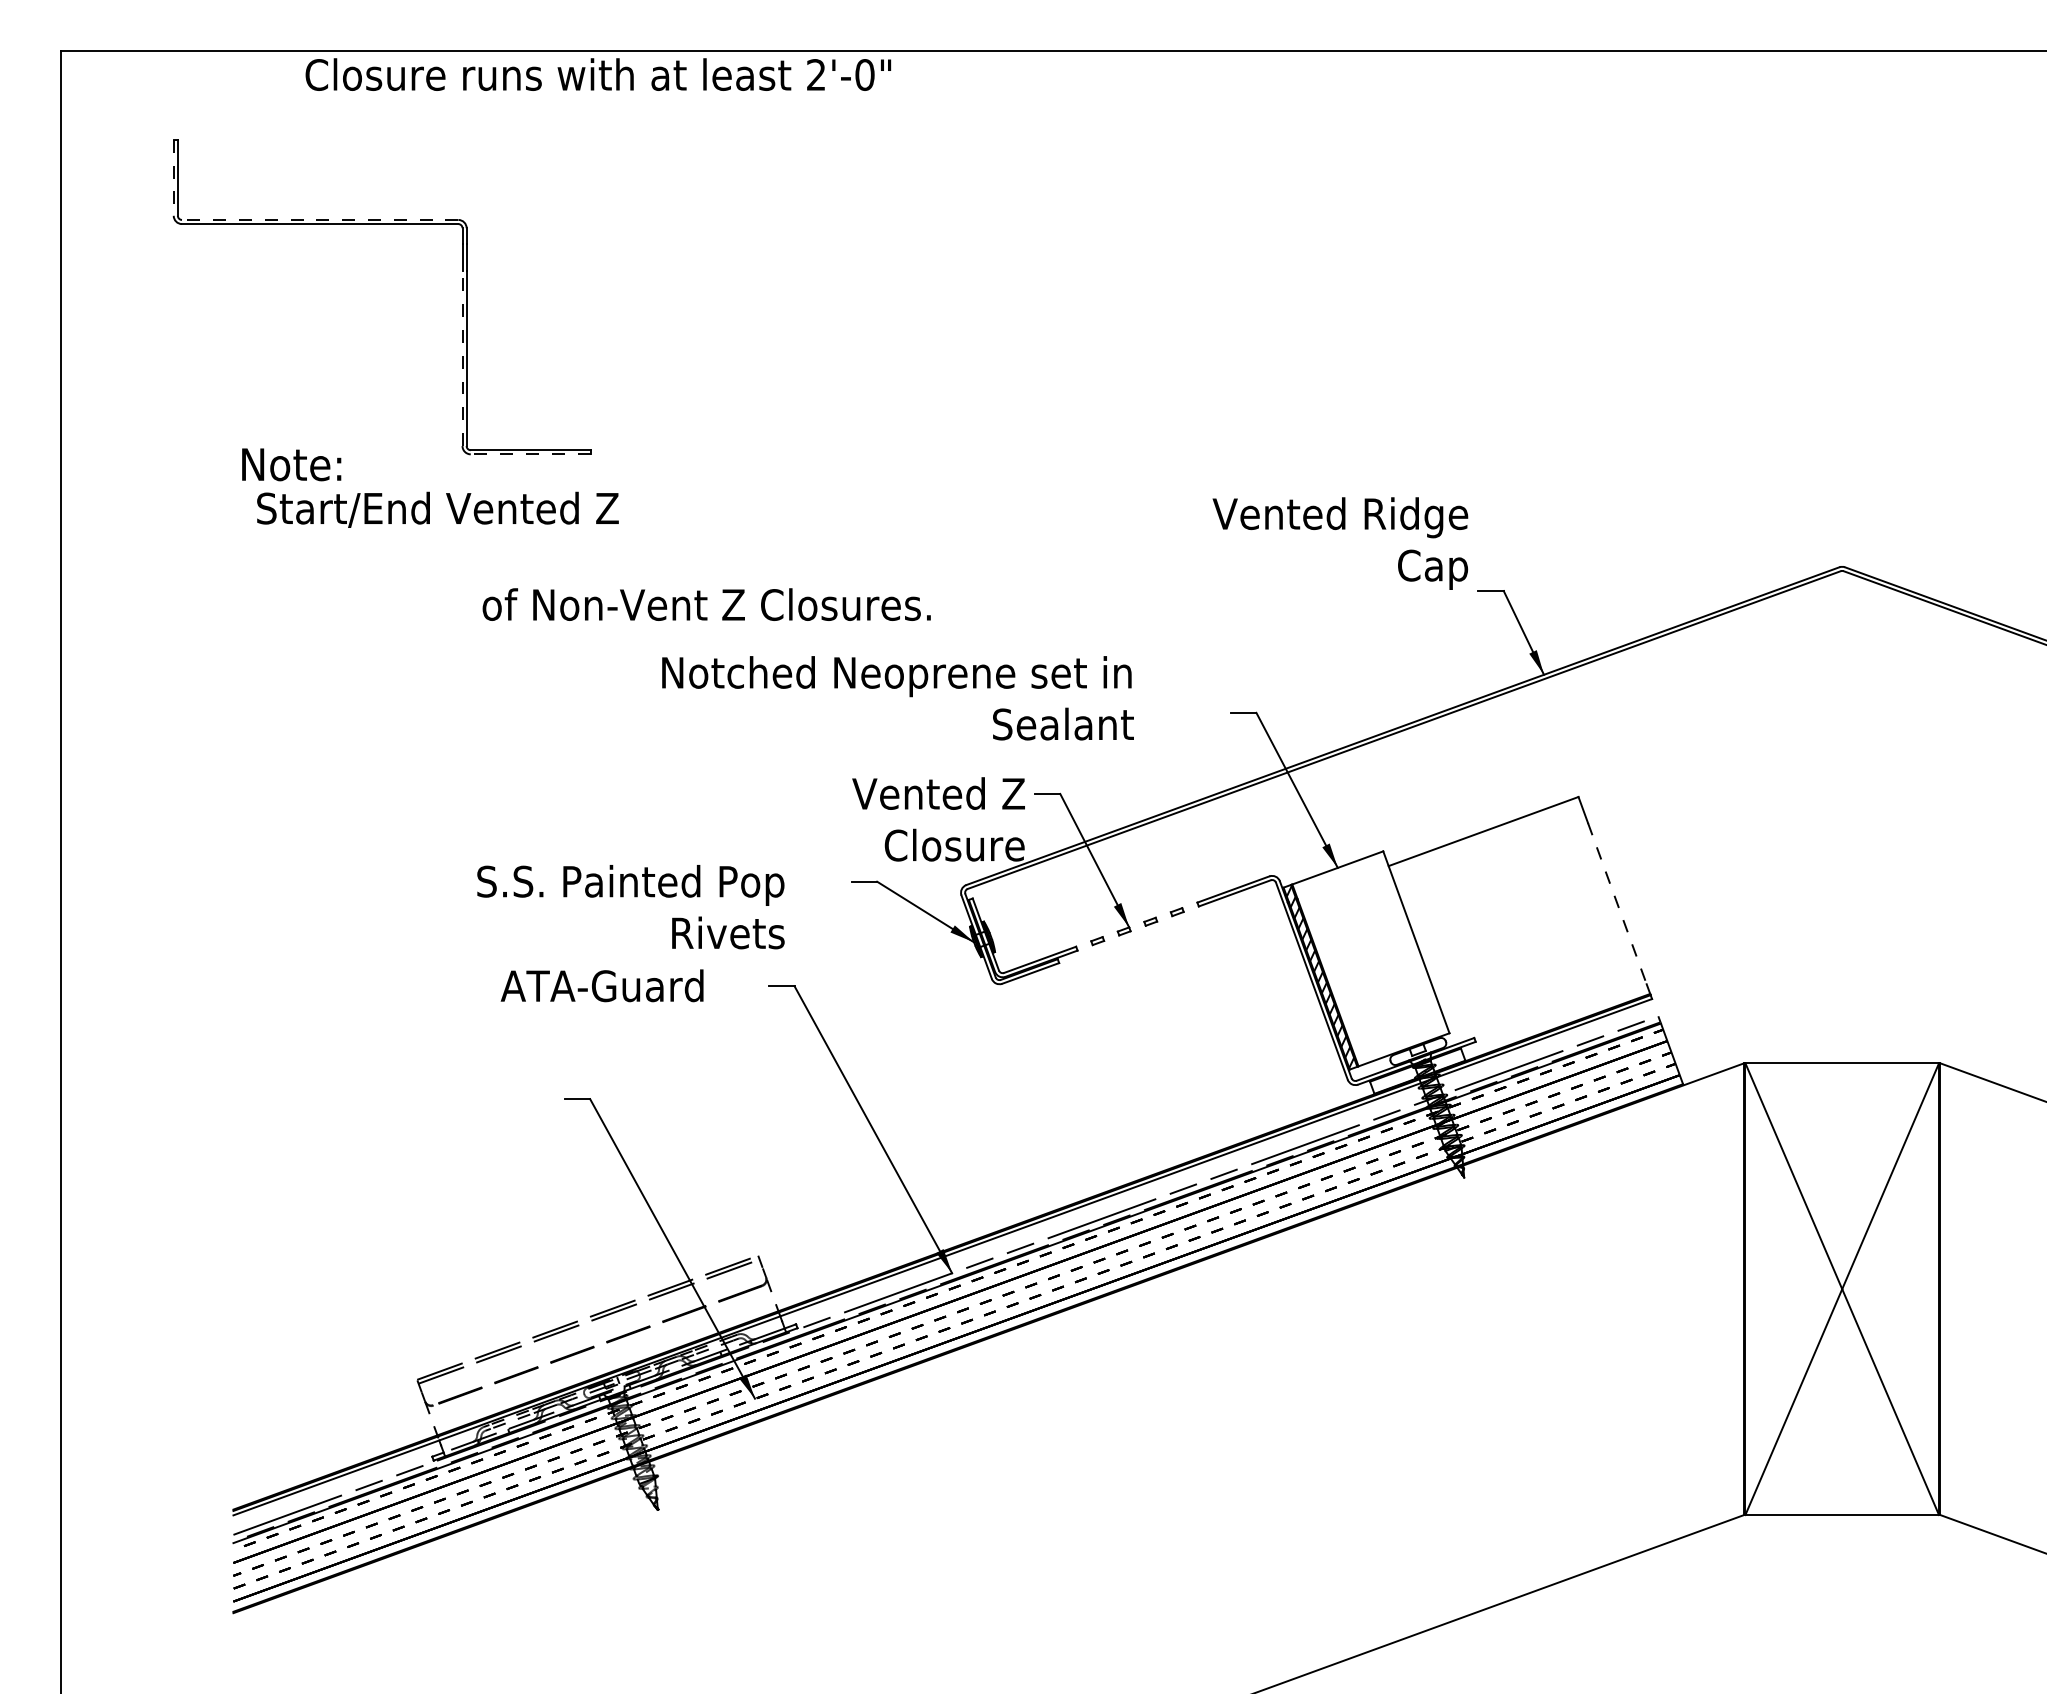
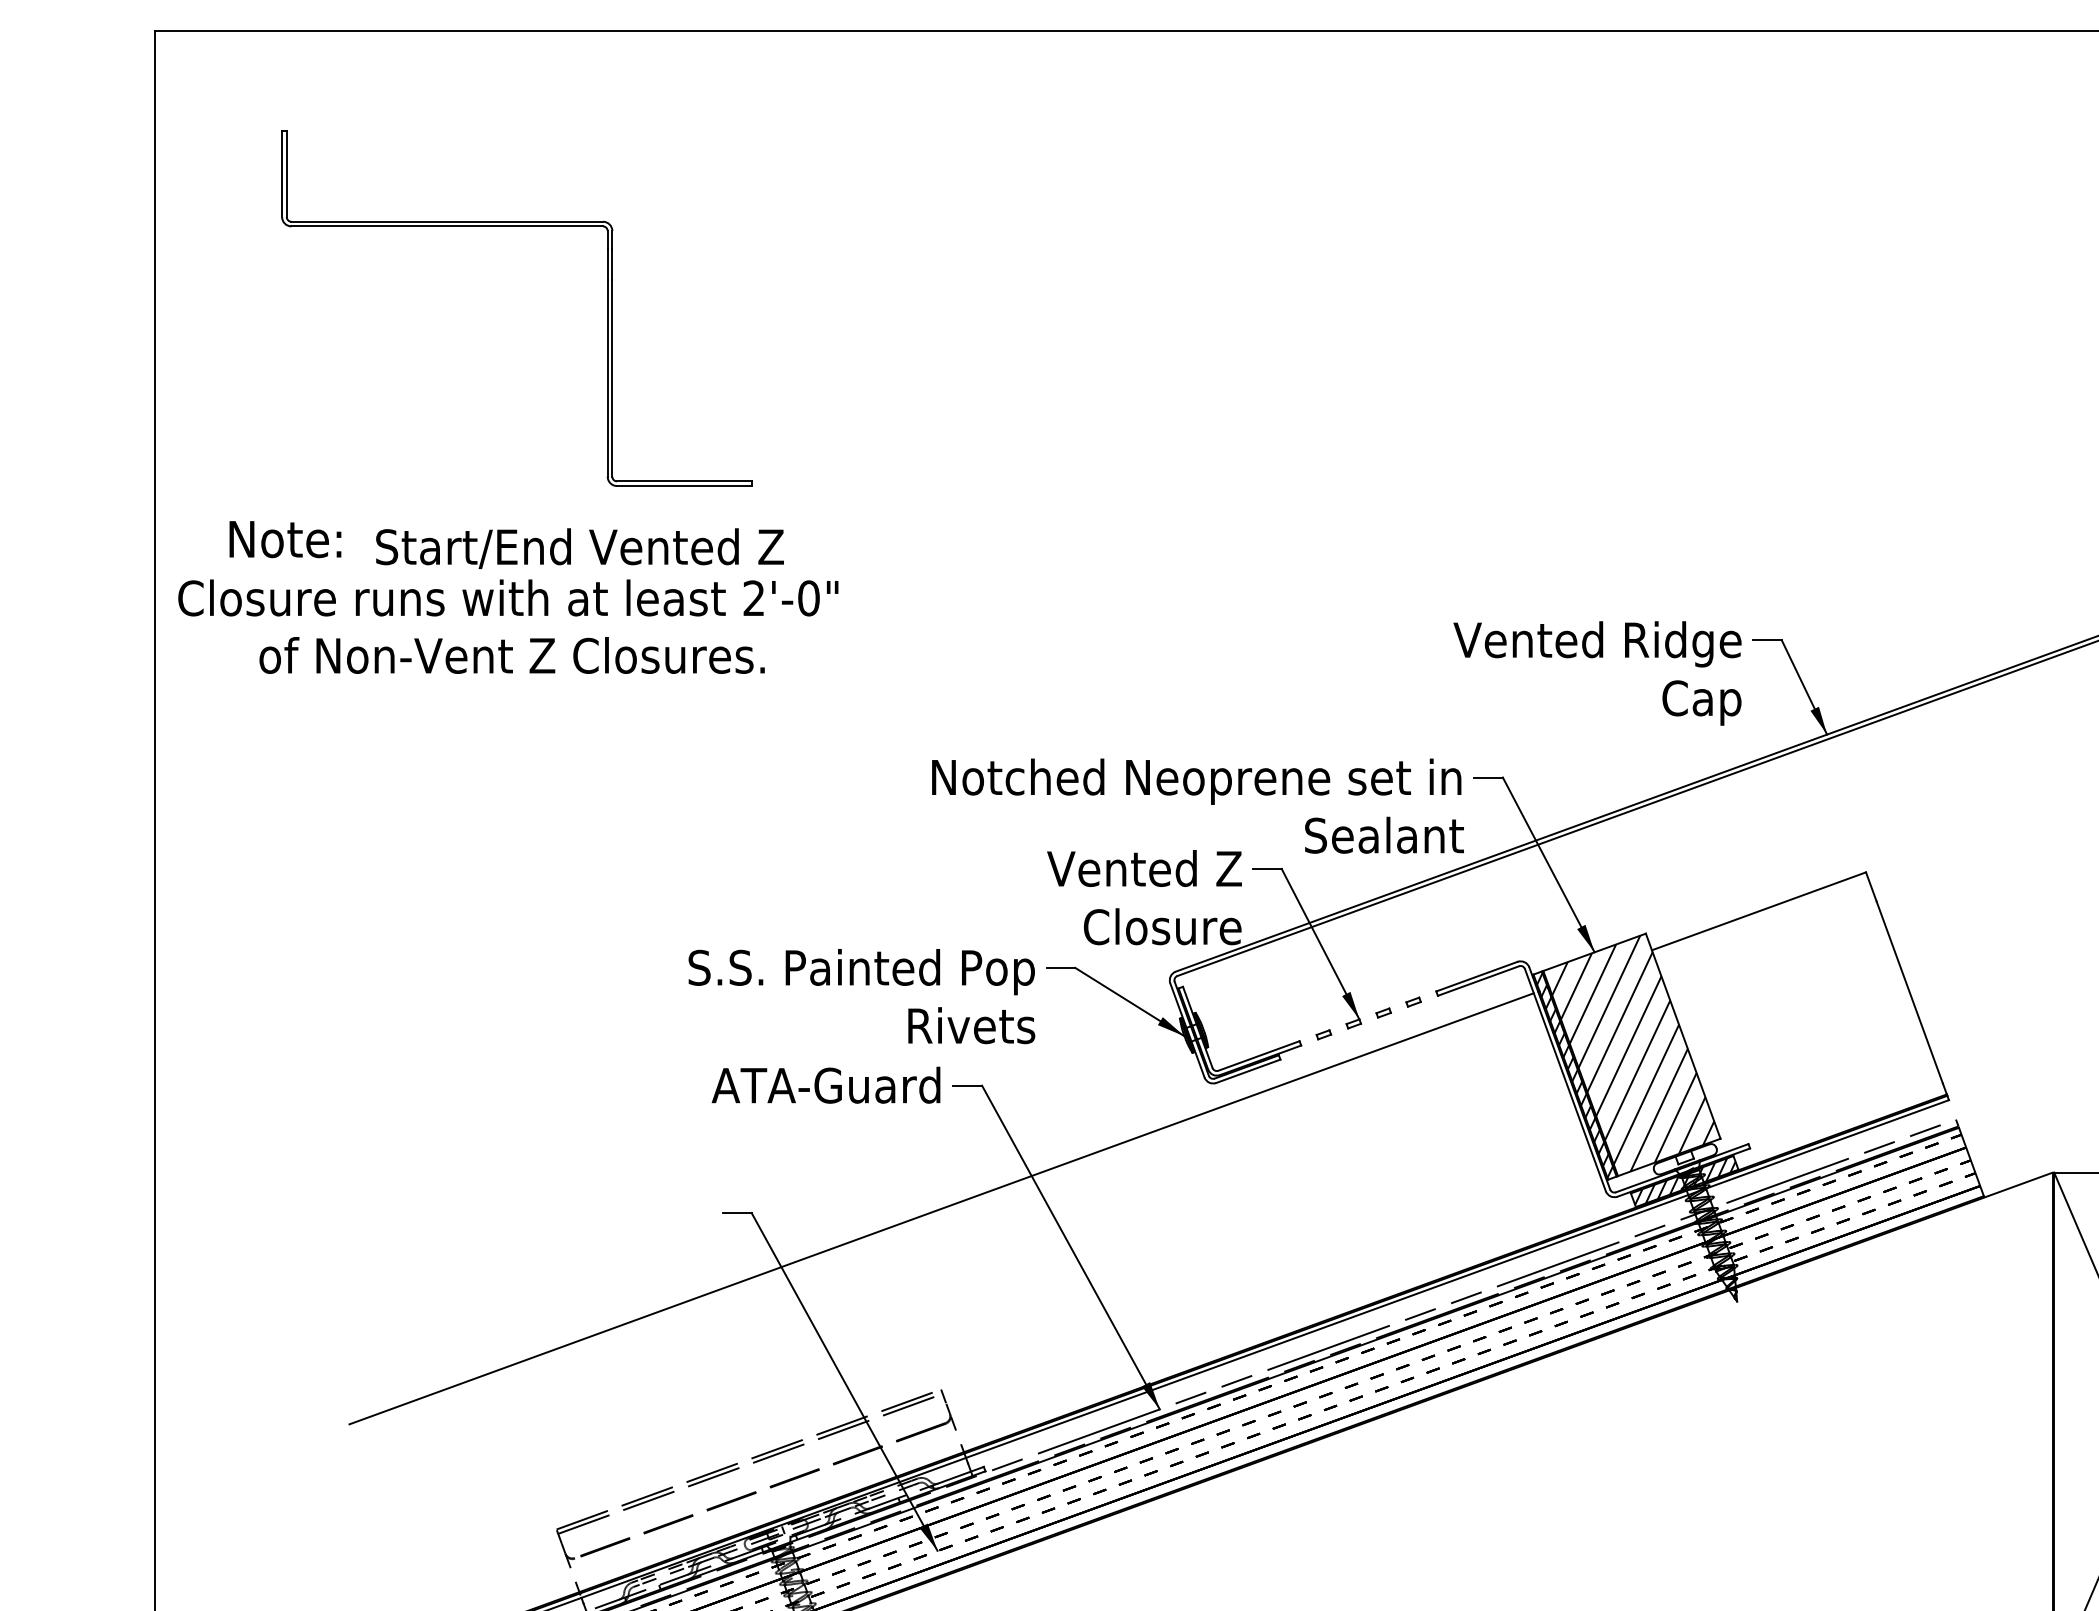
text: (598, 74) -> (508, 597), moved
line: (173, 177) -> (281, 173), dashed -> solid
line: (319, 219) -> (446, 221), dashed -> solid
line: (462, 358) -> (607, 377), dashed -> solid
line: (530, 454) -> (684, 486), dashed -> solid
text: (291, 464) -> (285, 539), moved
text: (1340, 543) -> (1597, 673), moved
text: (706, 604) -> (511, 655), moved
text: (897, 698) -> (1197, 806), moved
line: (1617, 903) -> (1909, 992), dashed -> solid
text: (630, 907) -> (861, 996), moved
hatch: (1367, 957) -> (1628, 1053), added
text: (601, 985) -> (825, 1084), moved
hatch: (1417, 1070) -> (1684, 1180), added
line: (758, 1095) -> (941, 1208), added

